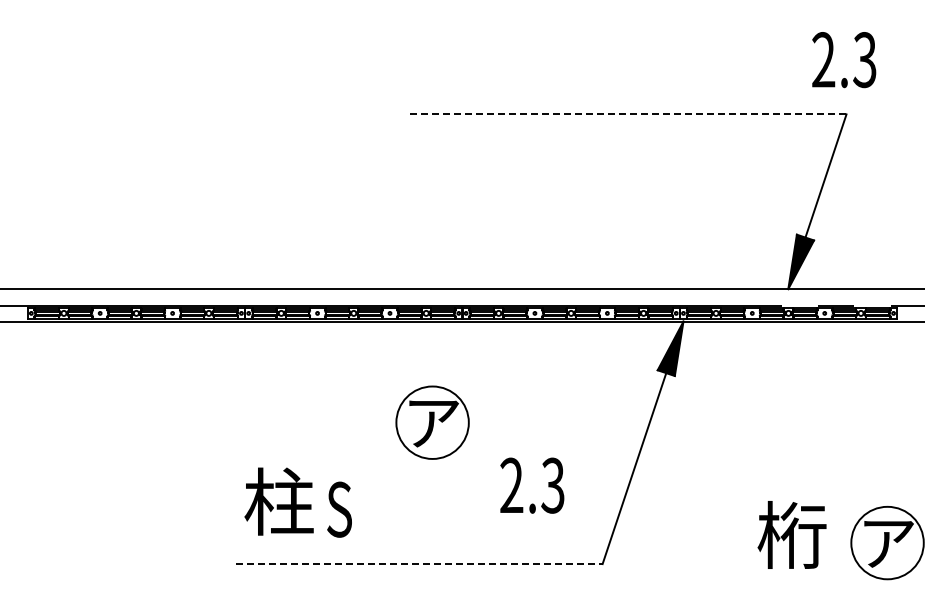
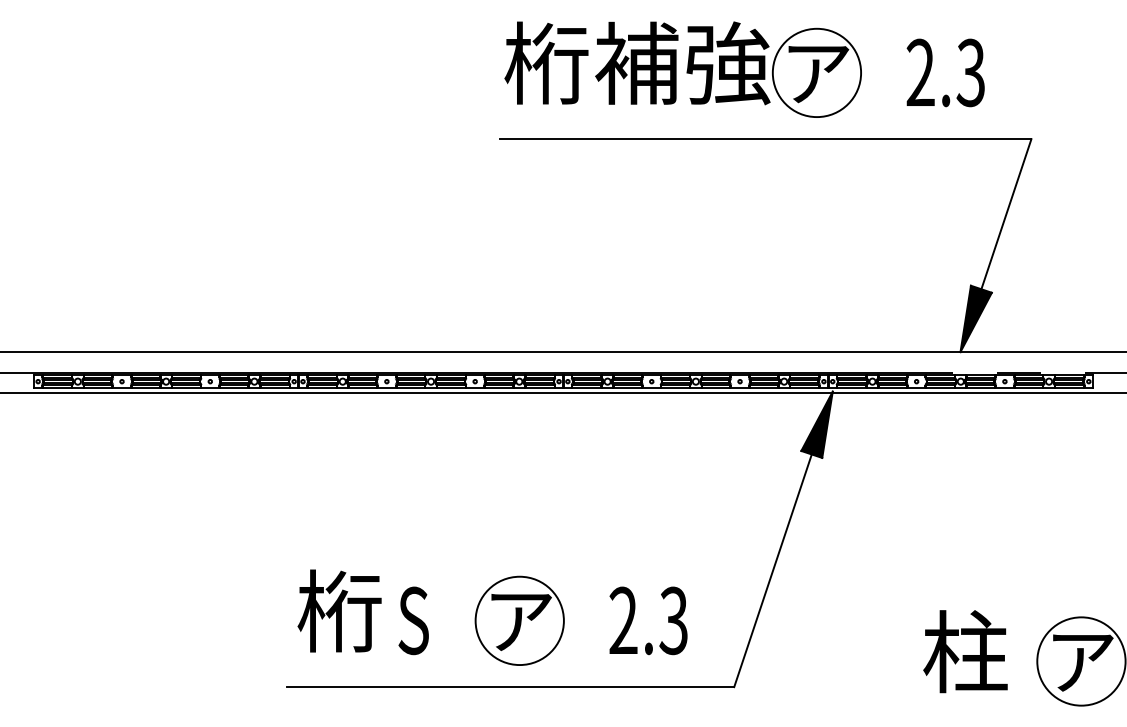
part: (560, 57) -> (682, 69), added
text: (844, 60) -> (946, 73), moved
line: (628, 114) -> (765, 139), dashed -> solid
part: (432, 422) -> (519, 620), moved
text: (532, 485) -> (648, 620), moved
text: (278, 501) -> (339, 610), 柱 -> 桁
text: (792, 534) -> (965, 651), 桁 -> 柱
line: (419, 564) -> (511, 687), dashed -> solid

